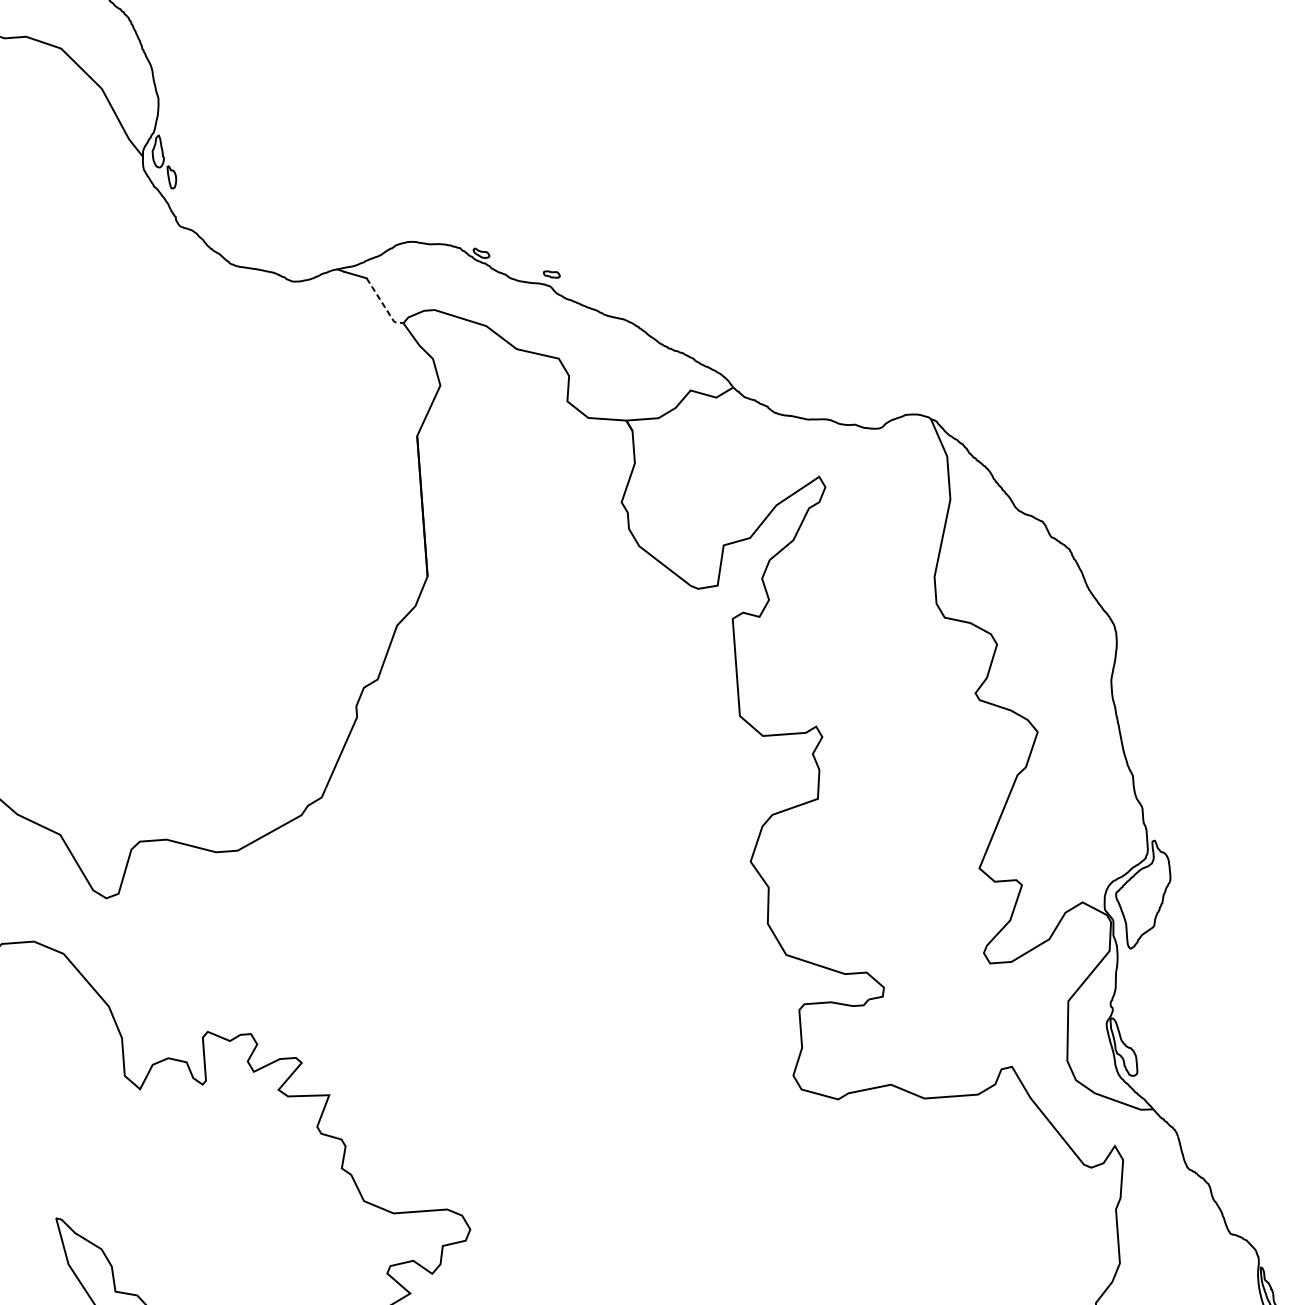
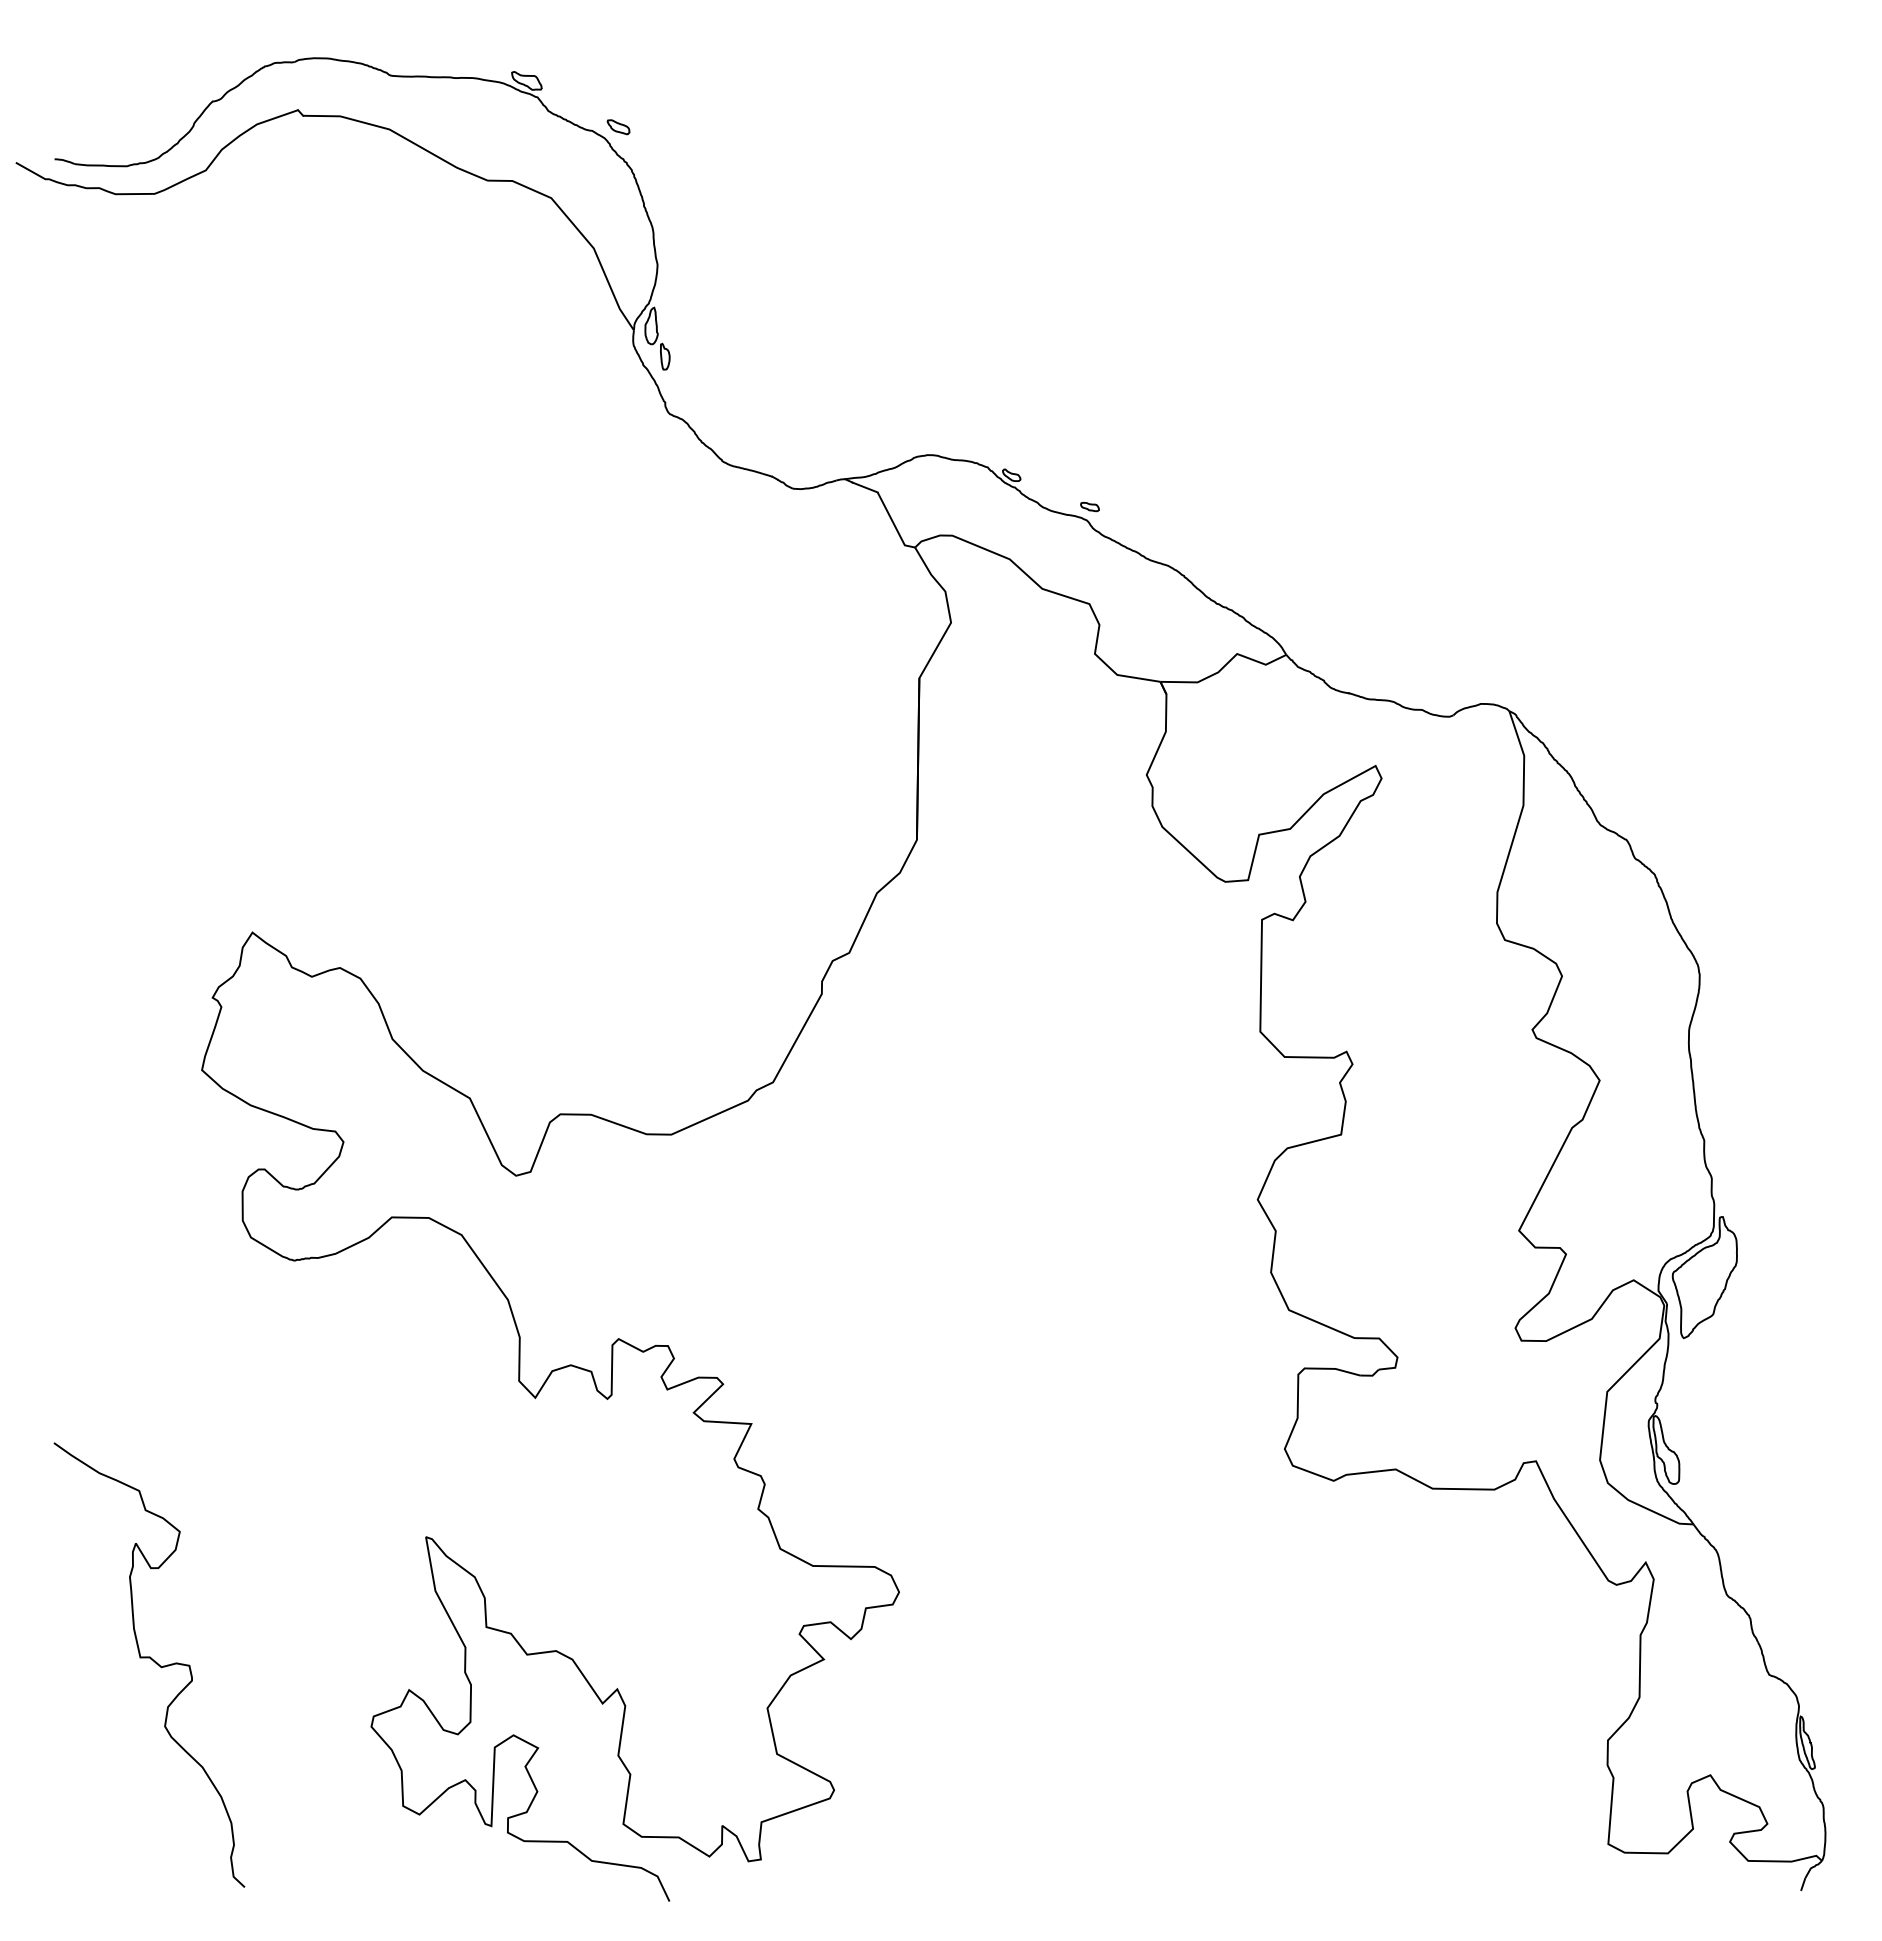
line: (382, 304) -> (893, 524), dashed -> solid

